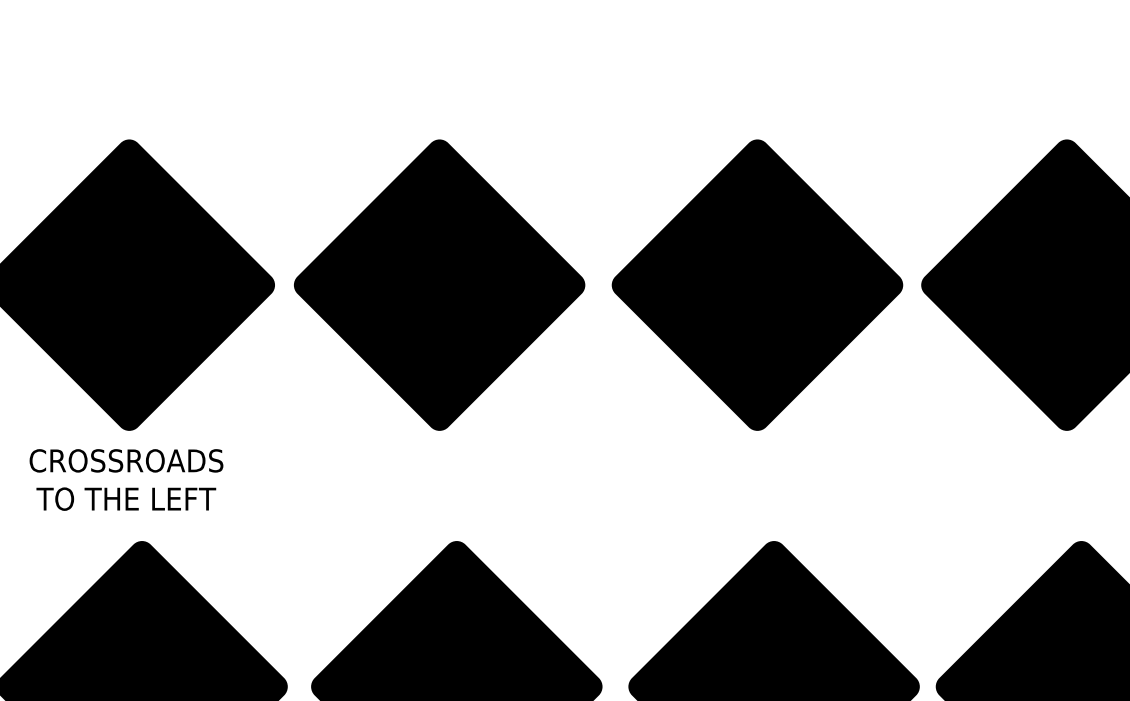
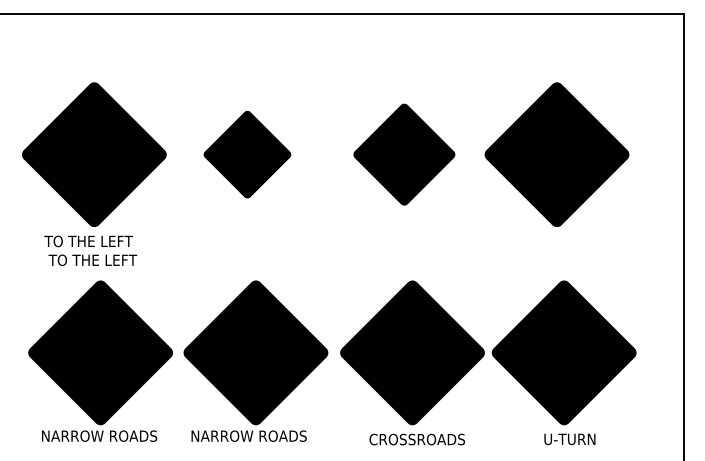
part: (439, 284) -> (247, 154), size x0.6
part: (757, 284) -> (404, 154), size x0.7
text: (125, 461) -> (92, 241), CROSSROADS -> TO THE LEFT

